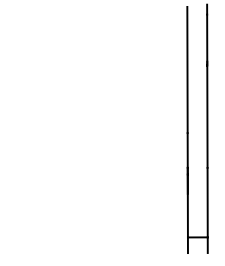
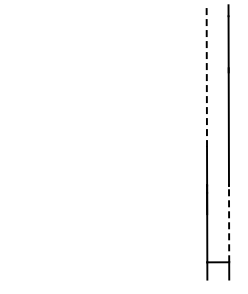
line: (187, 70) -> (206, 77), solid -> dashed
line: (208, 202) -> (229, 223), solid -> dashed

